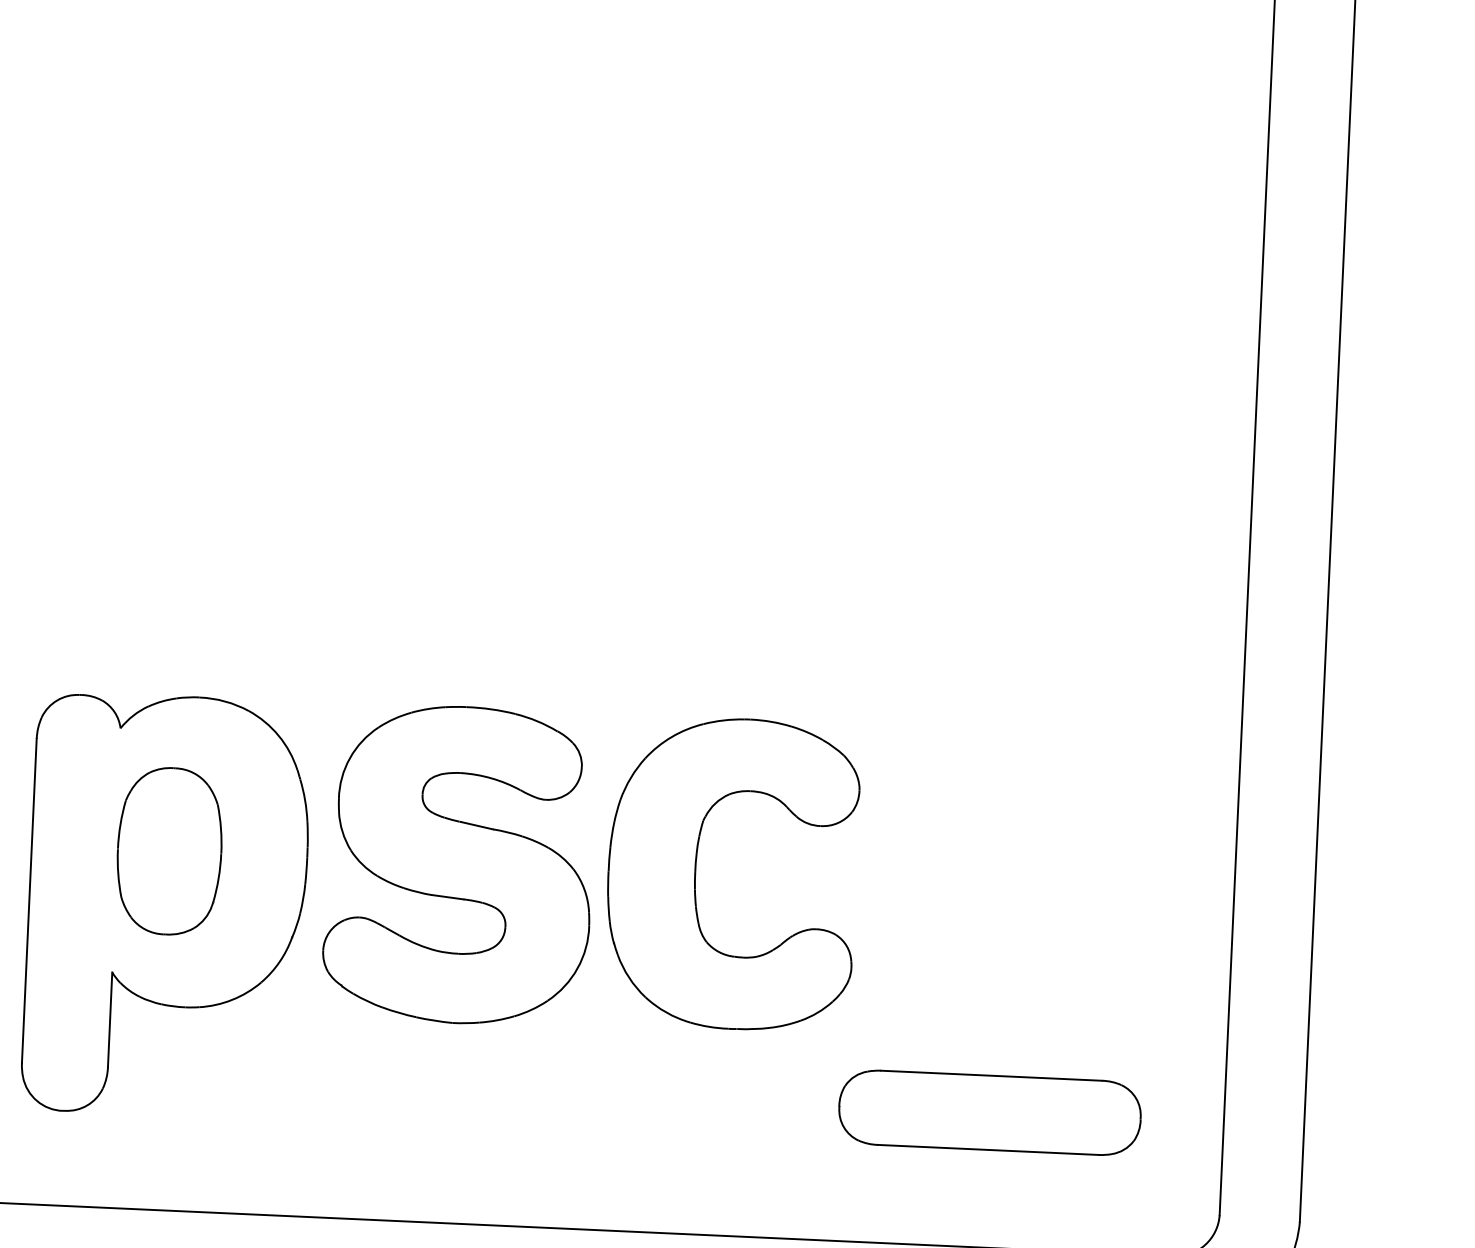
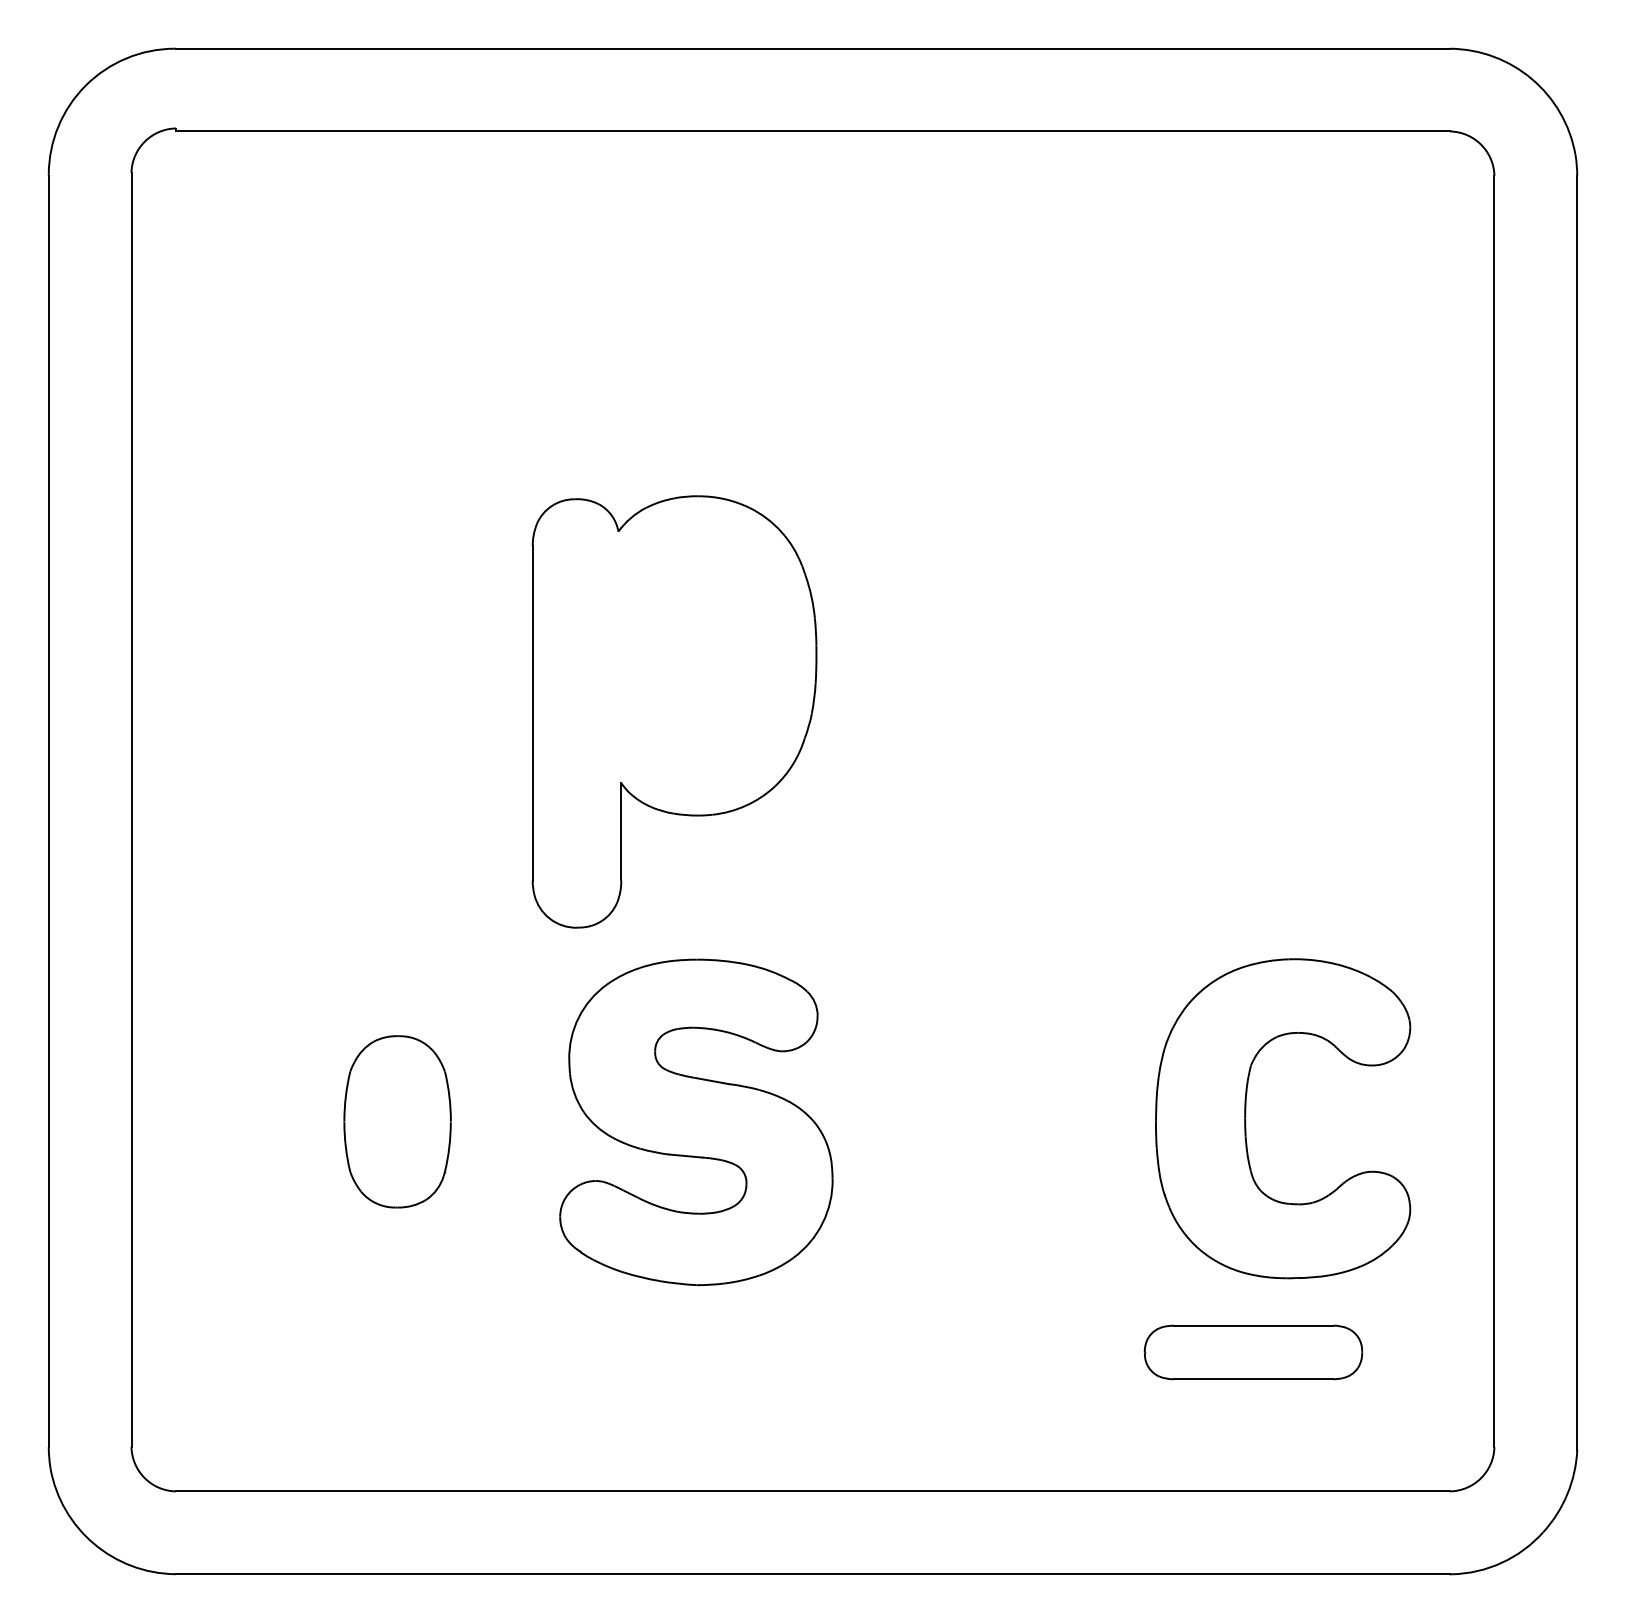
part: (696, 872) -> (1246, 1118), moved
part: (167, 905) -> (674, 711), moved
part: (990, 1112) -> (1253, 1352), size x0.7

